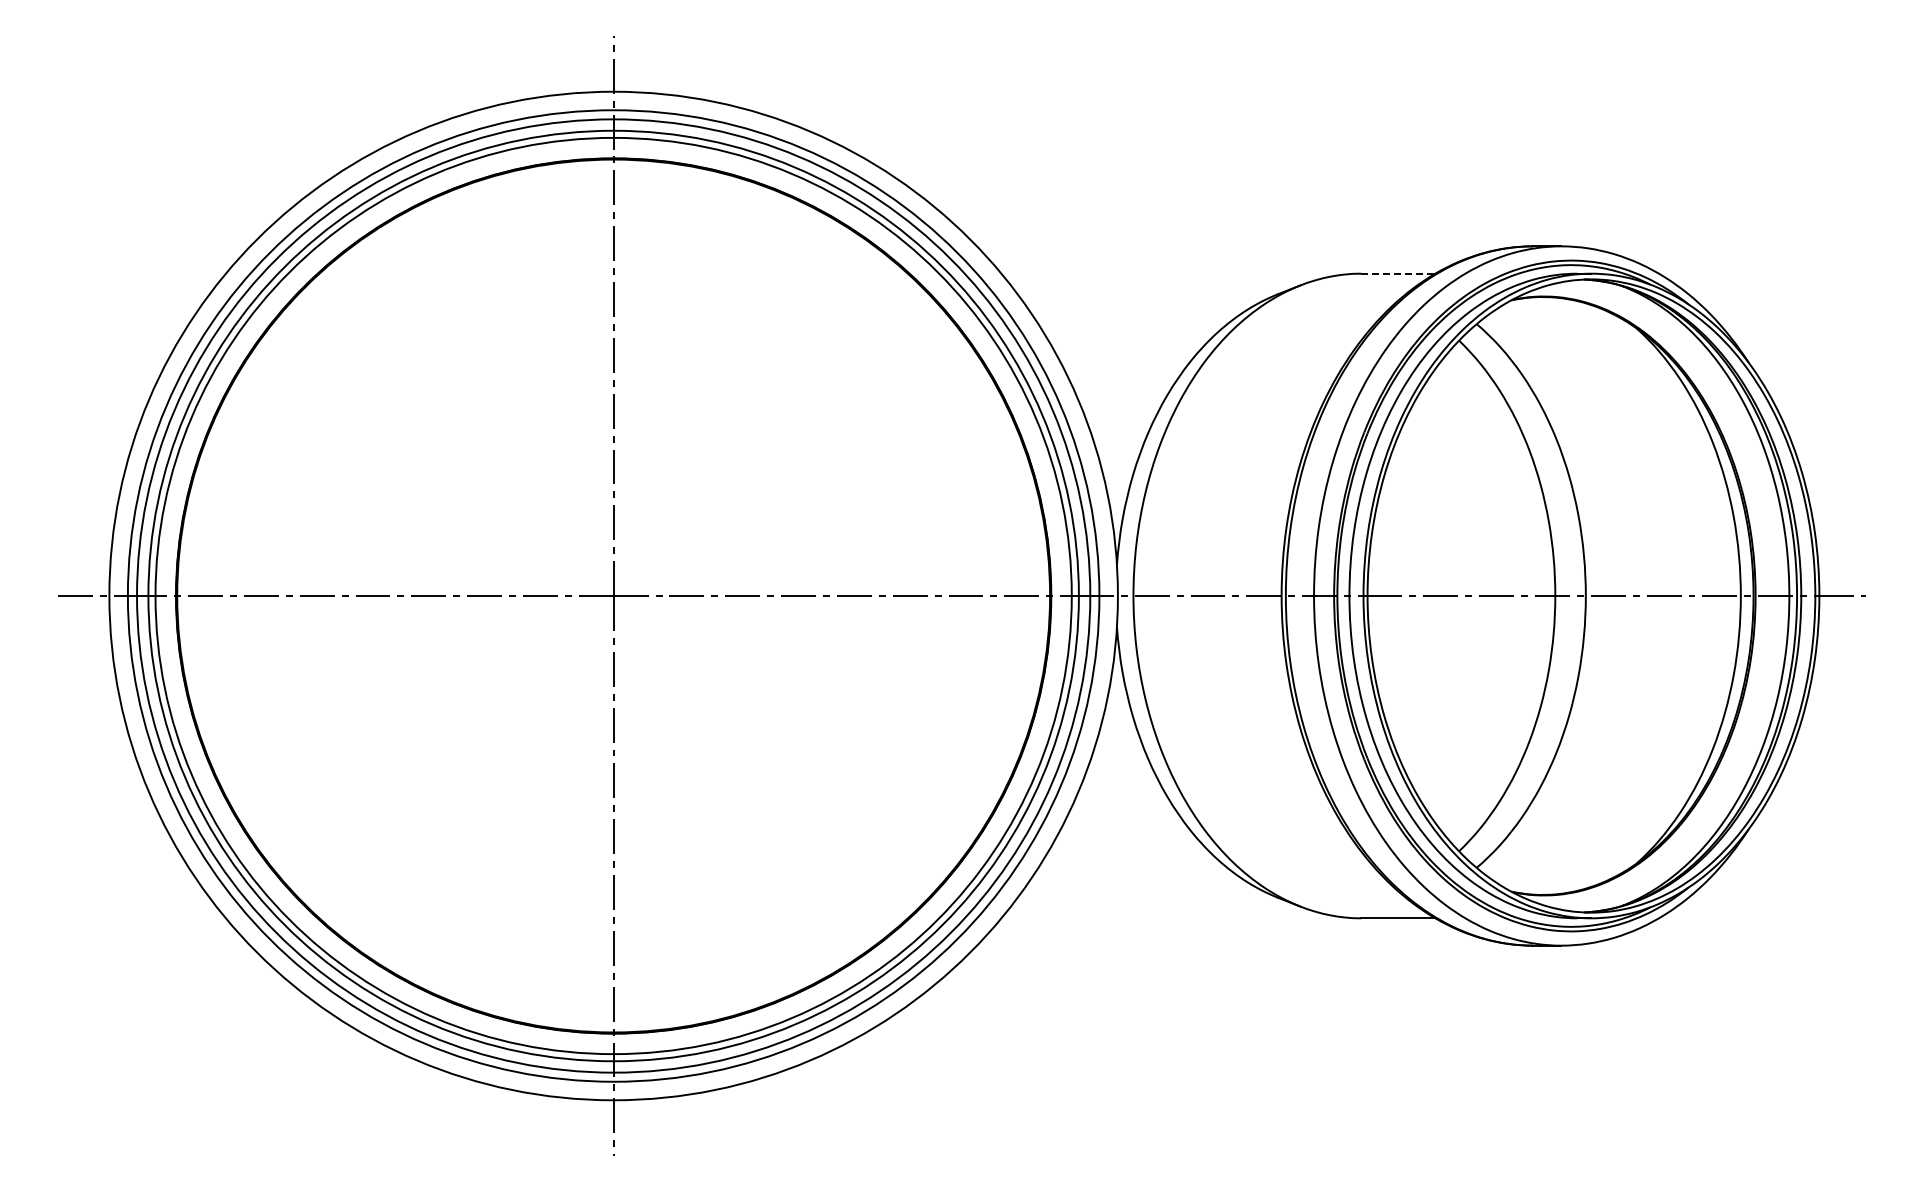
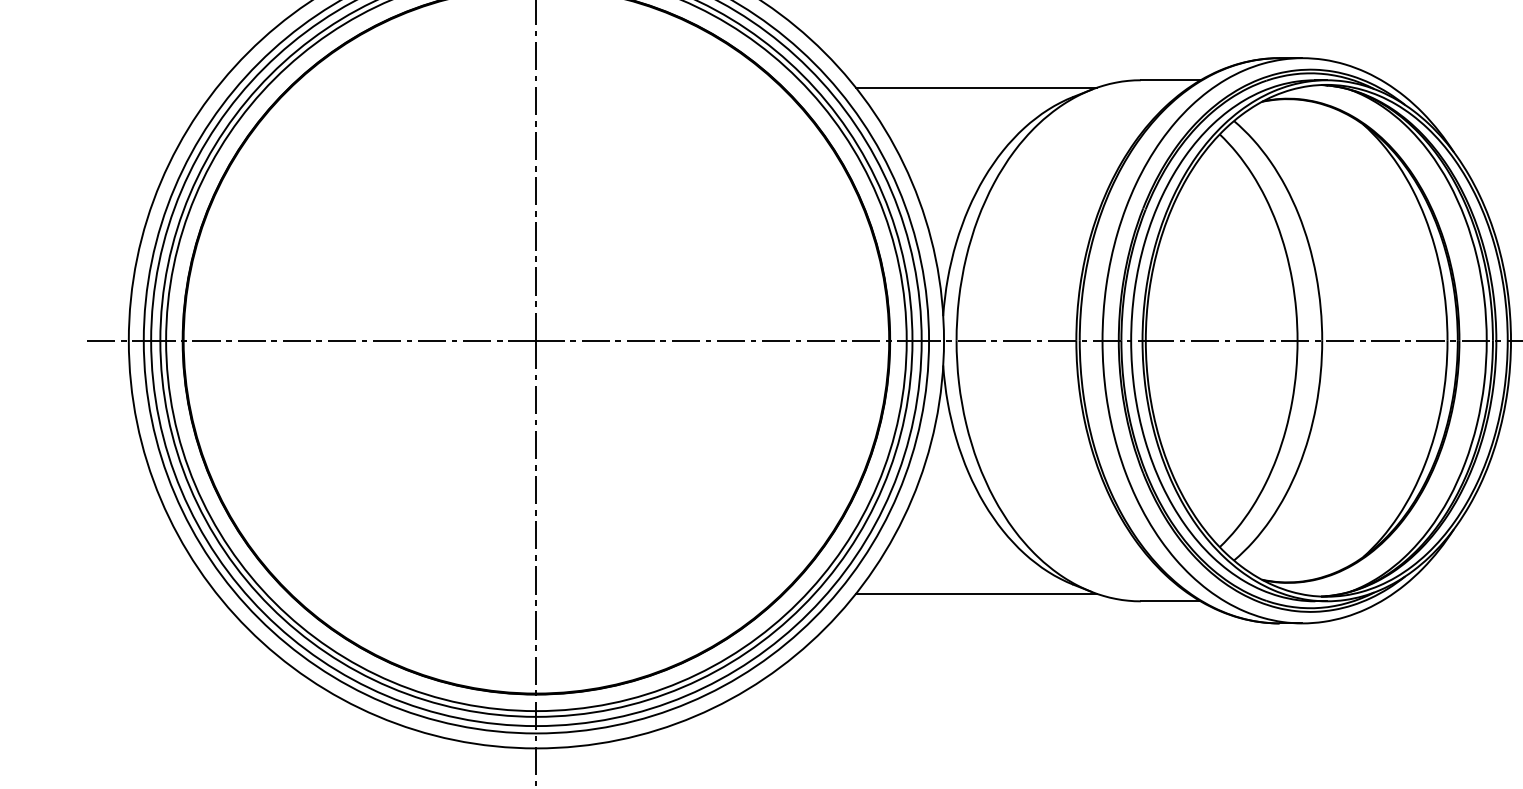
line: (1398, 273) -> (1170, 80), dashed -> solid
line: (1157, 282) -> (976, 87), added
line: (1157, 909) -> (976, 594), added

